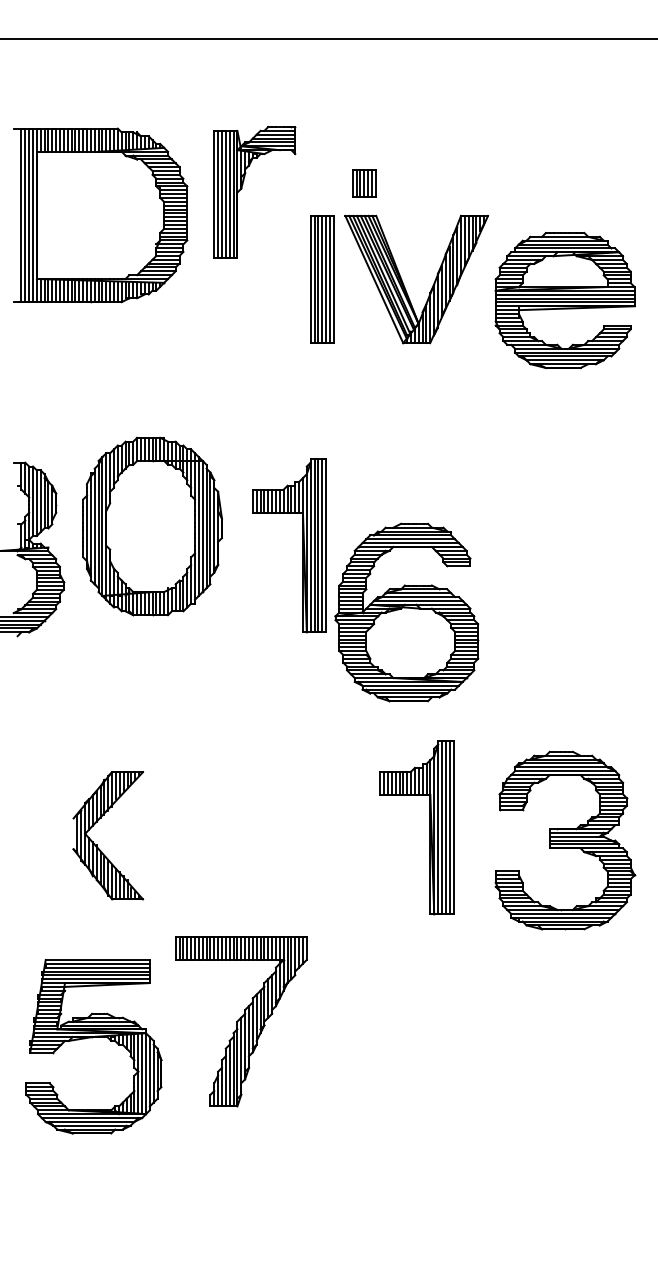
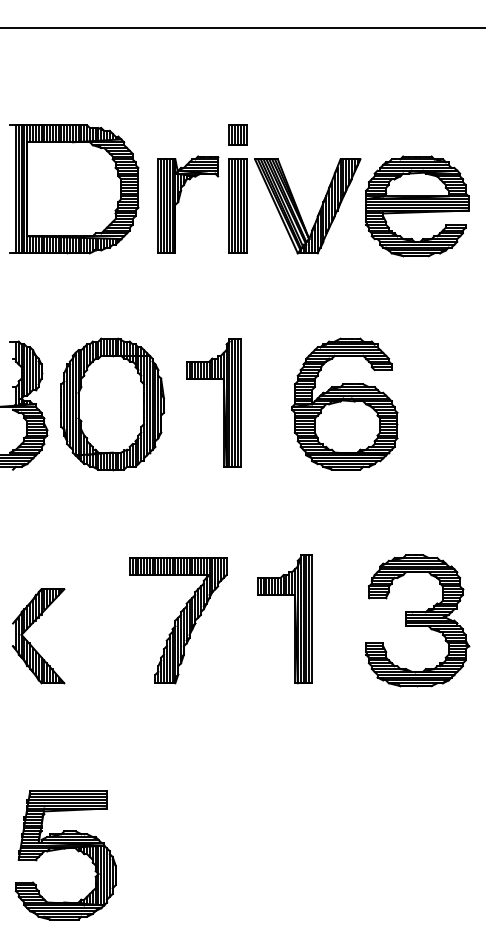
part: (364, 183) -> (238, 135), moved
part: (242, 189) -> (179, 202), moved
part: (100, 215) -> (74, 189), moved
part: (564, 300) -> (416, 206), moved
part: (152, 526) -> (112, 404), moved
part: (406, 612) -> (344, 404), moved
part: (429, 827) -> (294, 619), moved
part: (97, 844) -> (30, 642), moved
part: (241, 1021) -> (178, 620), moved
part: (92, 1038) -> (64, 849), moved

